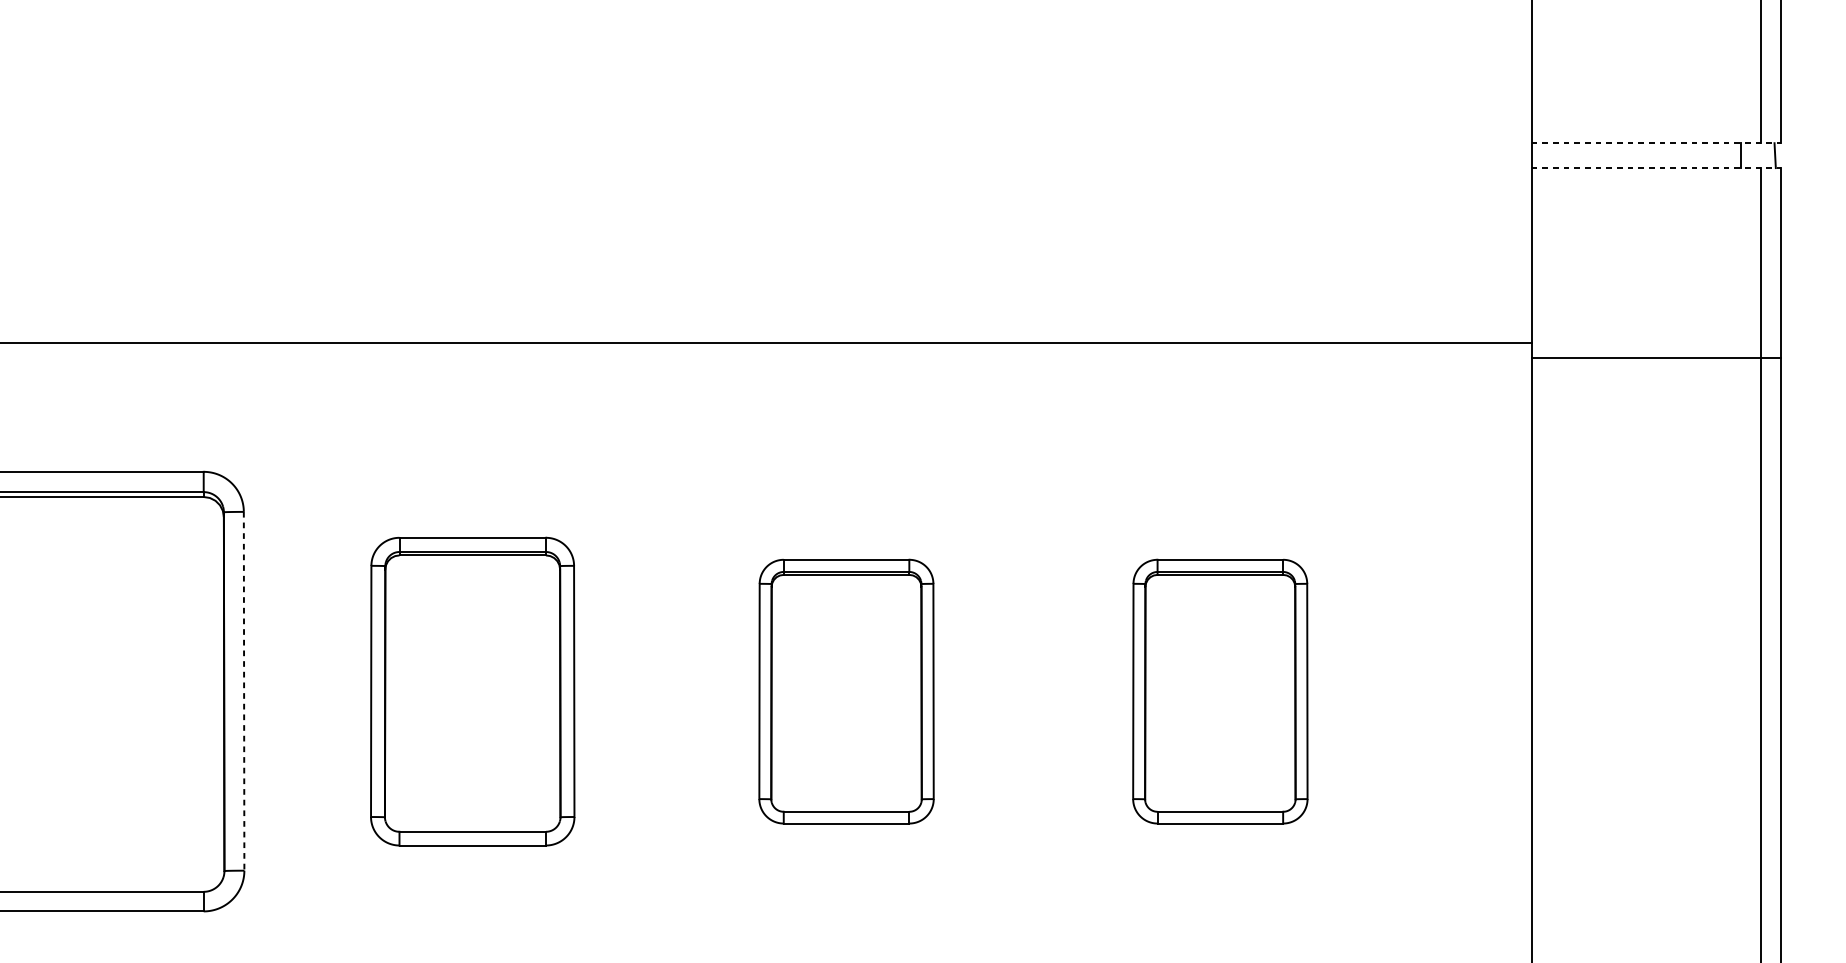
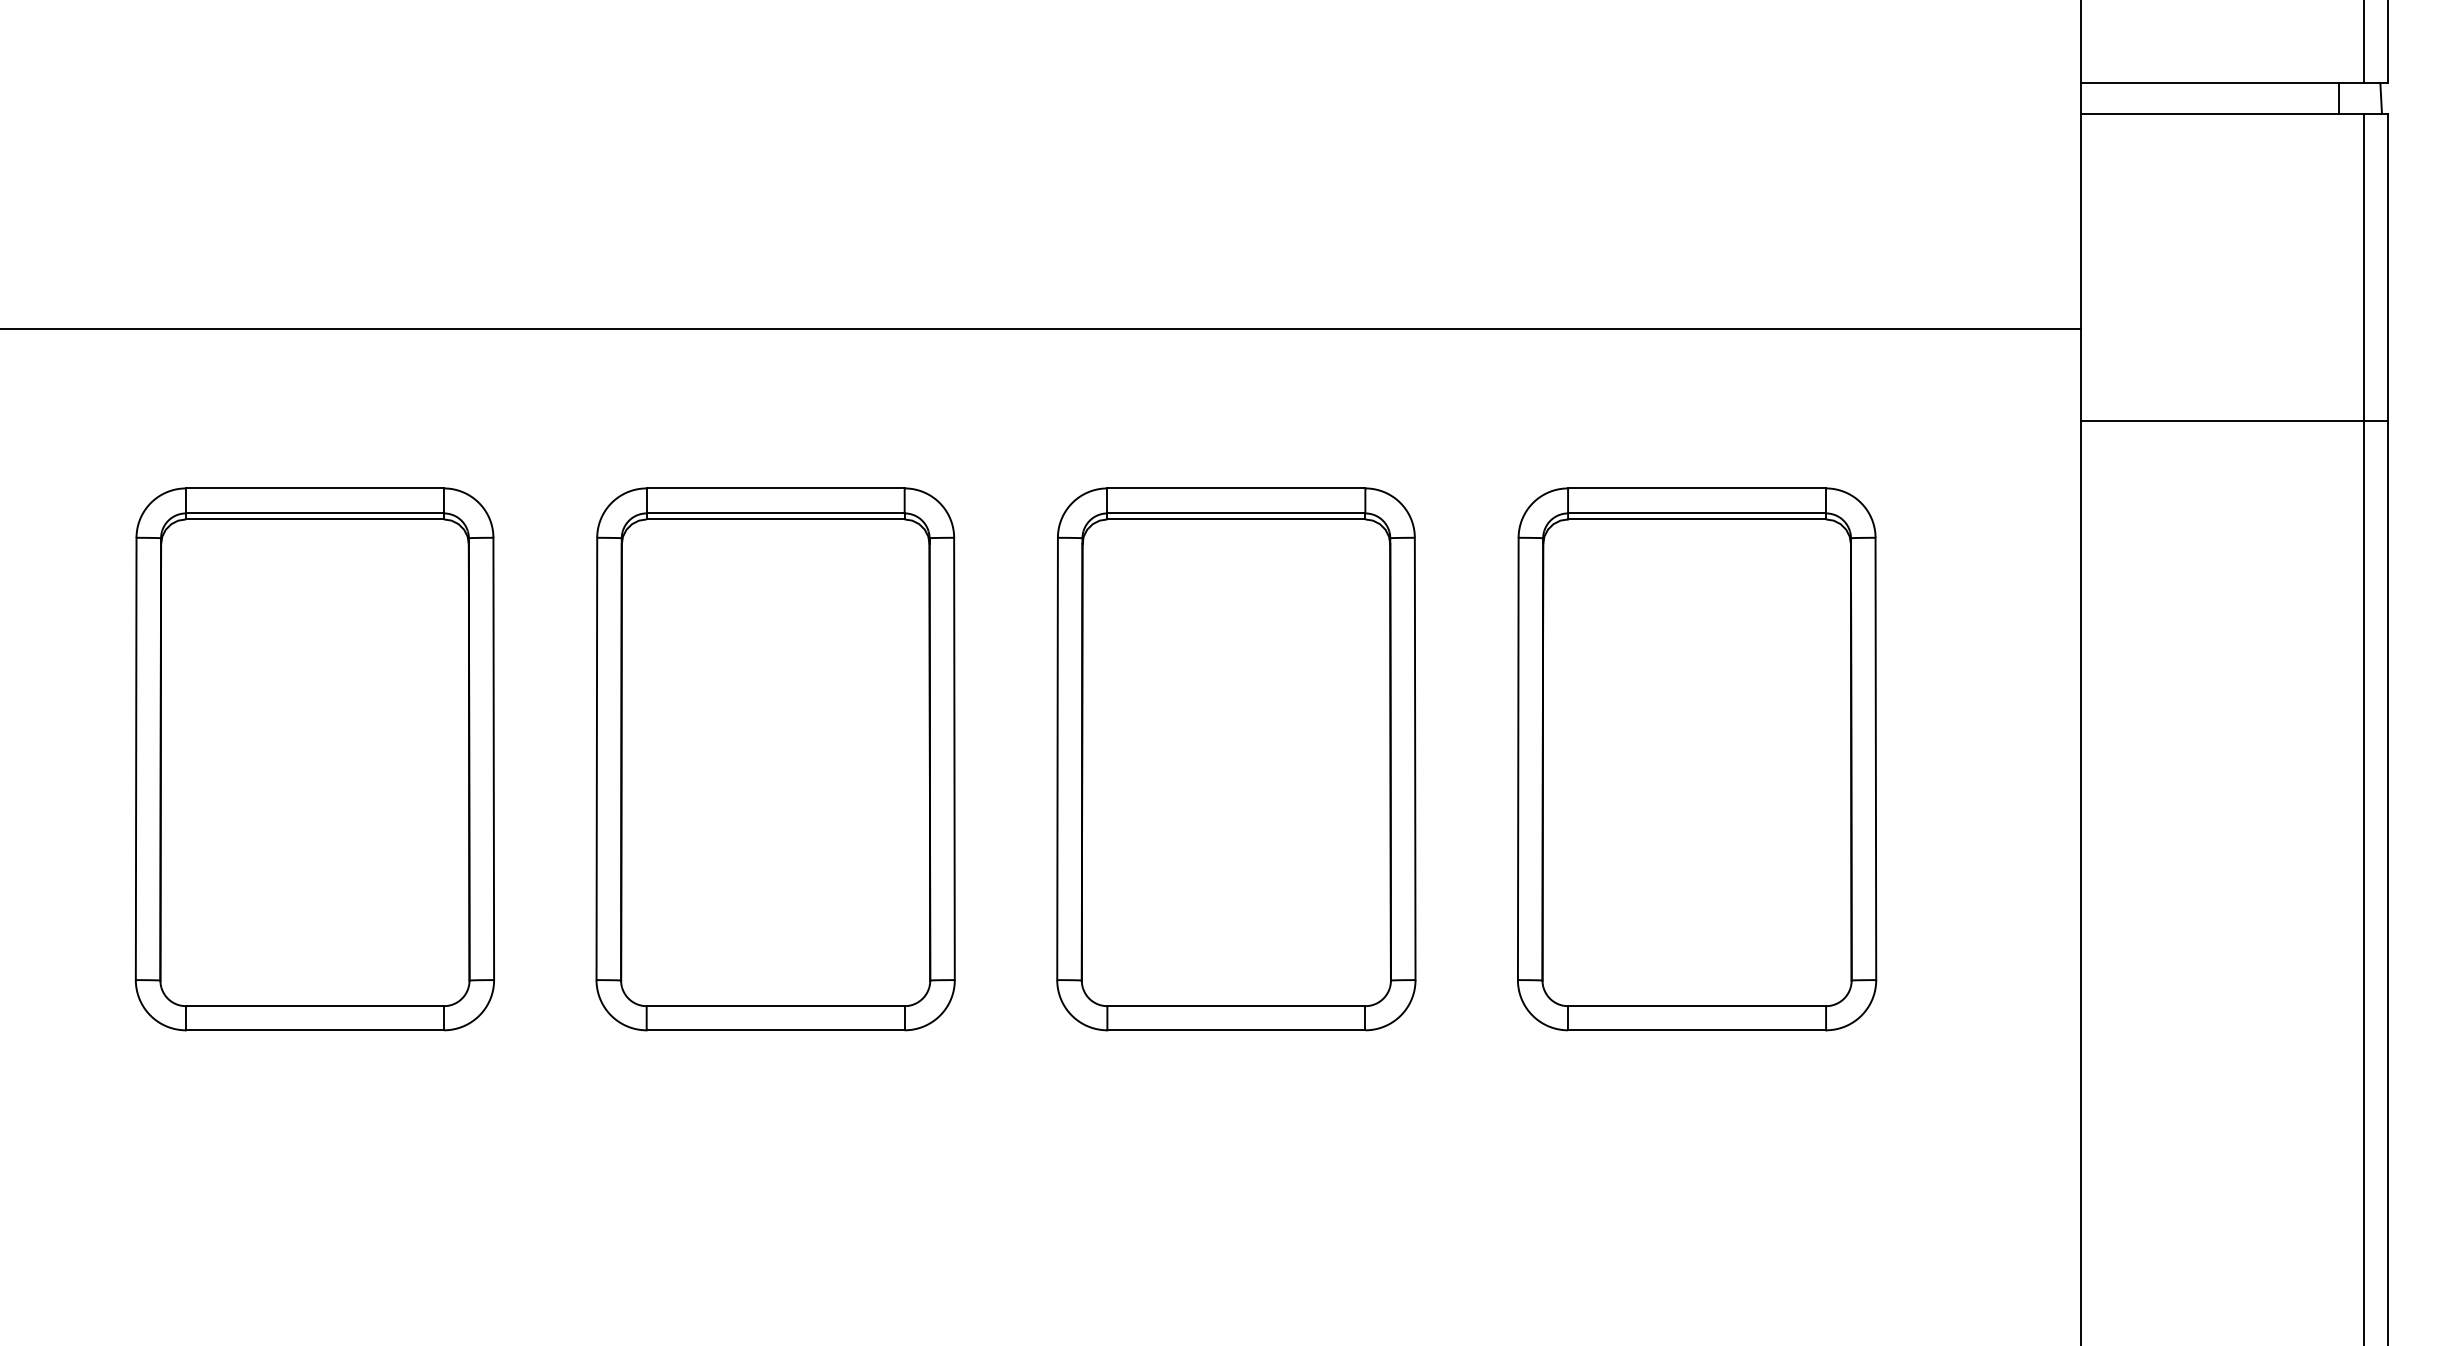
line: (1656, 143) -> (2234, 83), dashed -> solid
line: (1656, 168) -> (2234, 114), dashed -> solid
line: (1656, 358) -> (2234, 421), moved
line: (243, 691) -> (493, 759), dashed -> solid
part: (472, 691) -> (775, 759), size x1.43
part: (846, 691) -> (1236, 759), size x1.67
part: (1220, 691) -> (1697, 759), size x1.67

